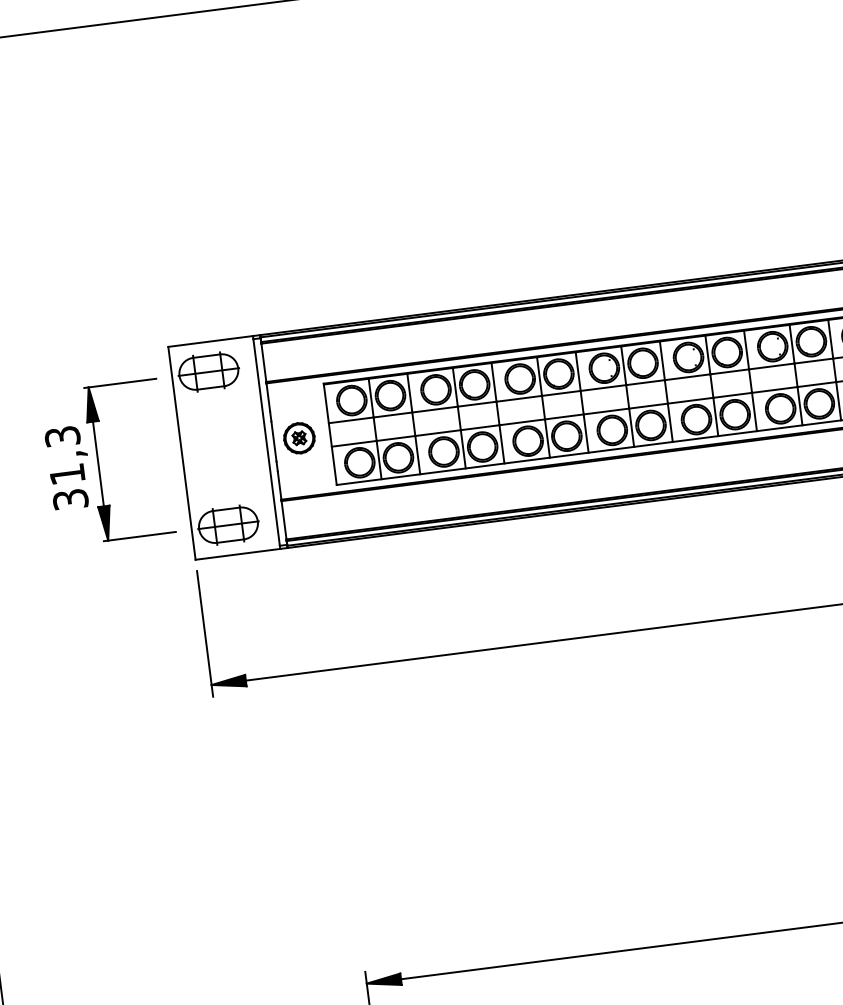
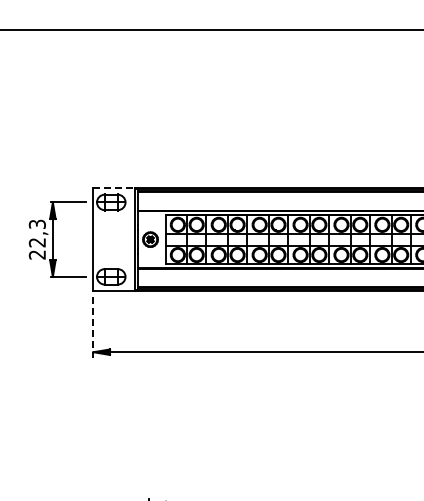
line: (211, 340) -> (114, 187), solid -> dashed
text: (67, 486) -> (36, 248), 31,3 -> 22,3
line: (205, 634) -> (93, 327), solid -> dashed

